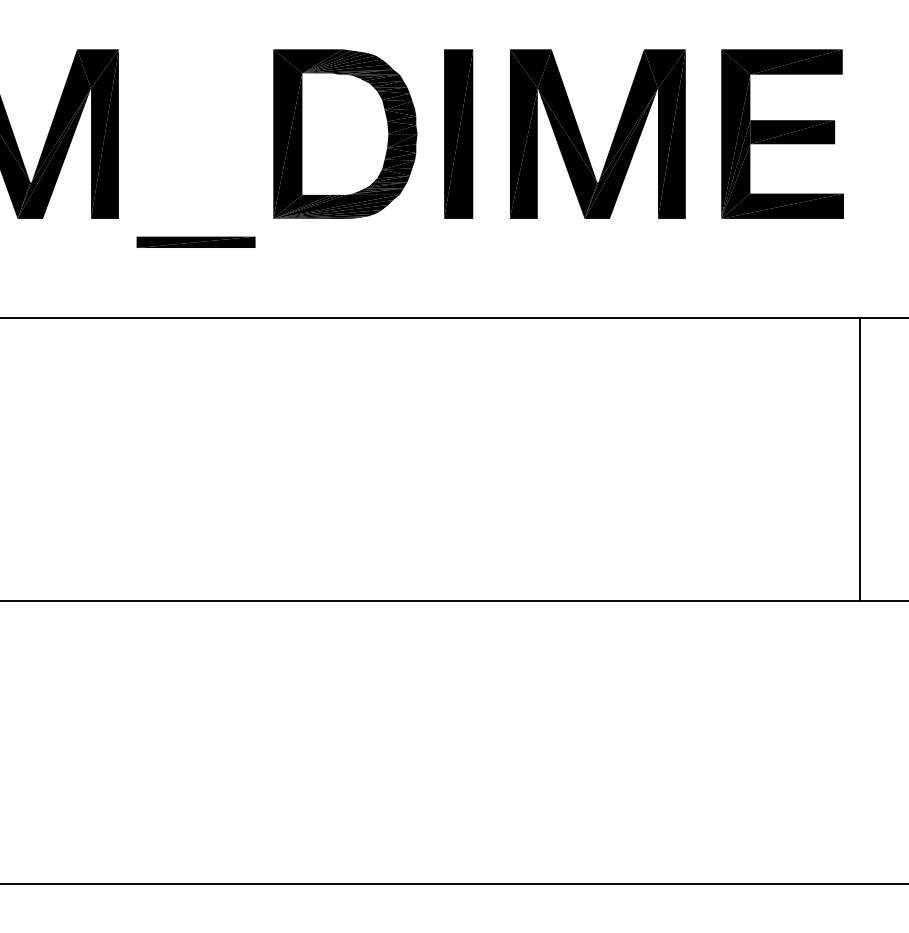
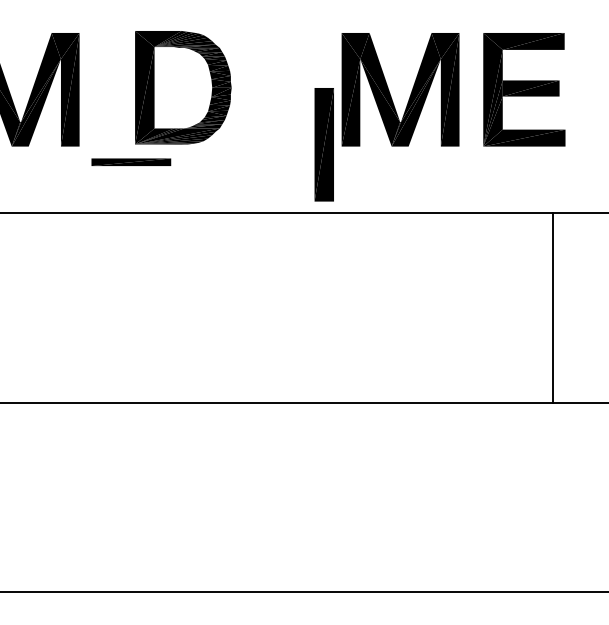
part: (345, 133) -> (183, 87), moved
part: (457, 133) -> (323, 144), moved
line: (860, 459) -> (553, 307), moved

